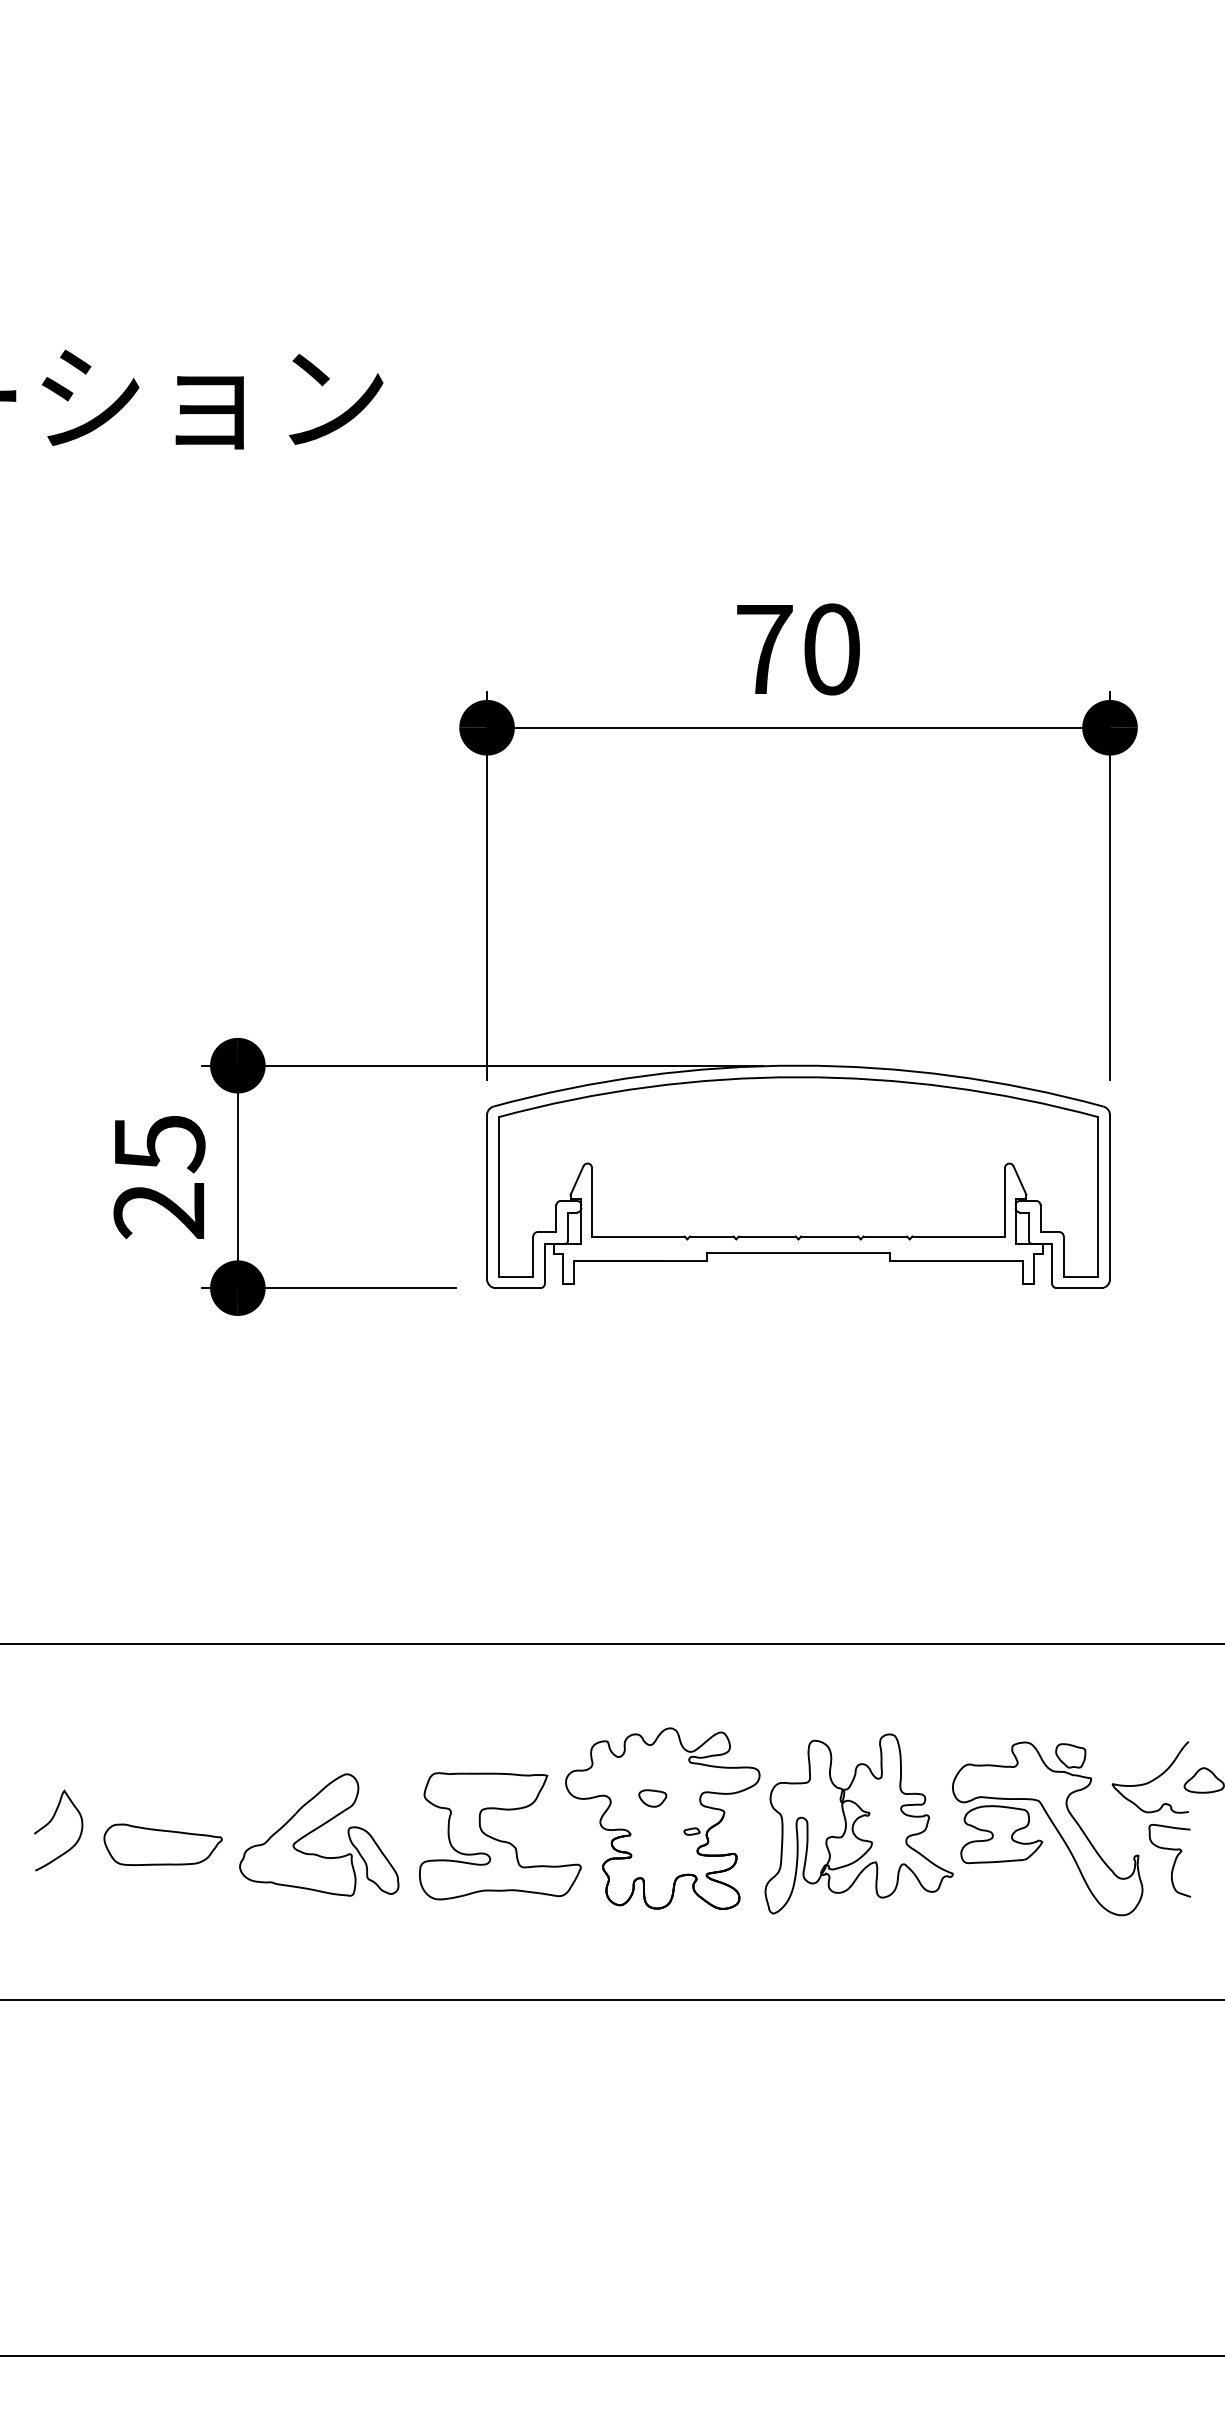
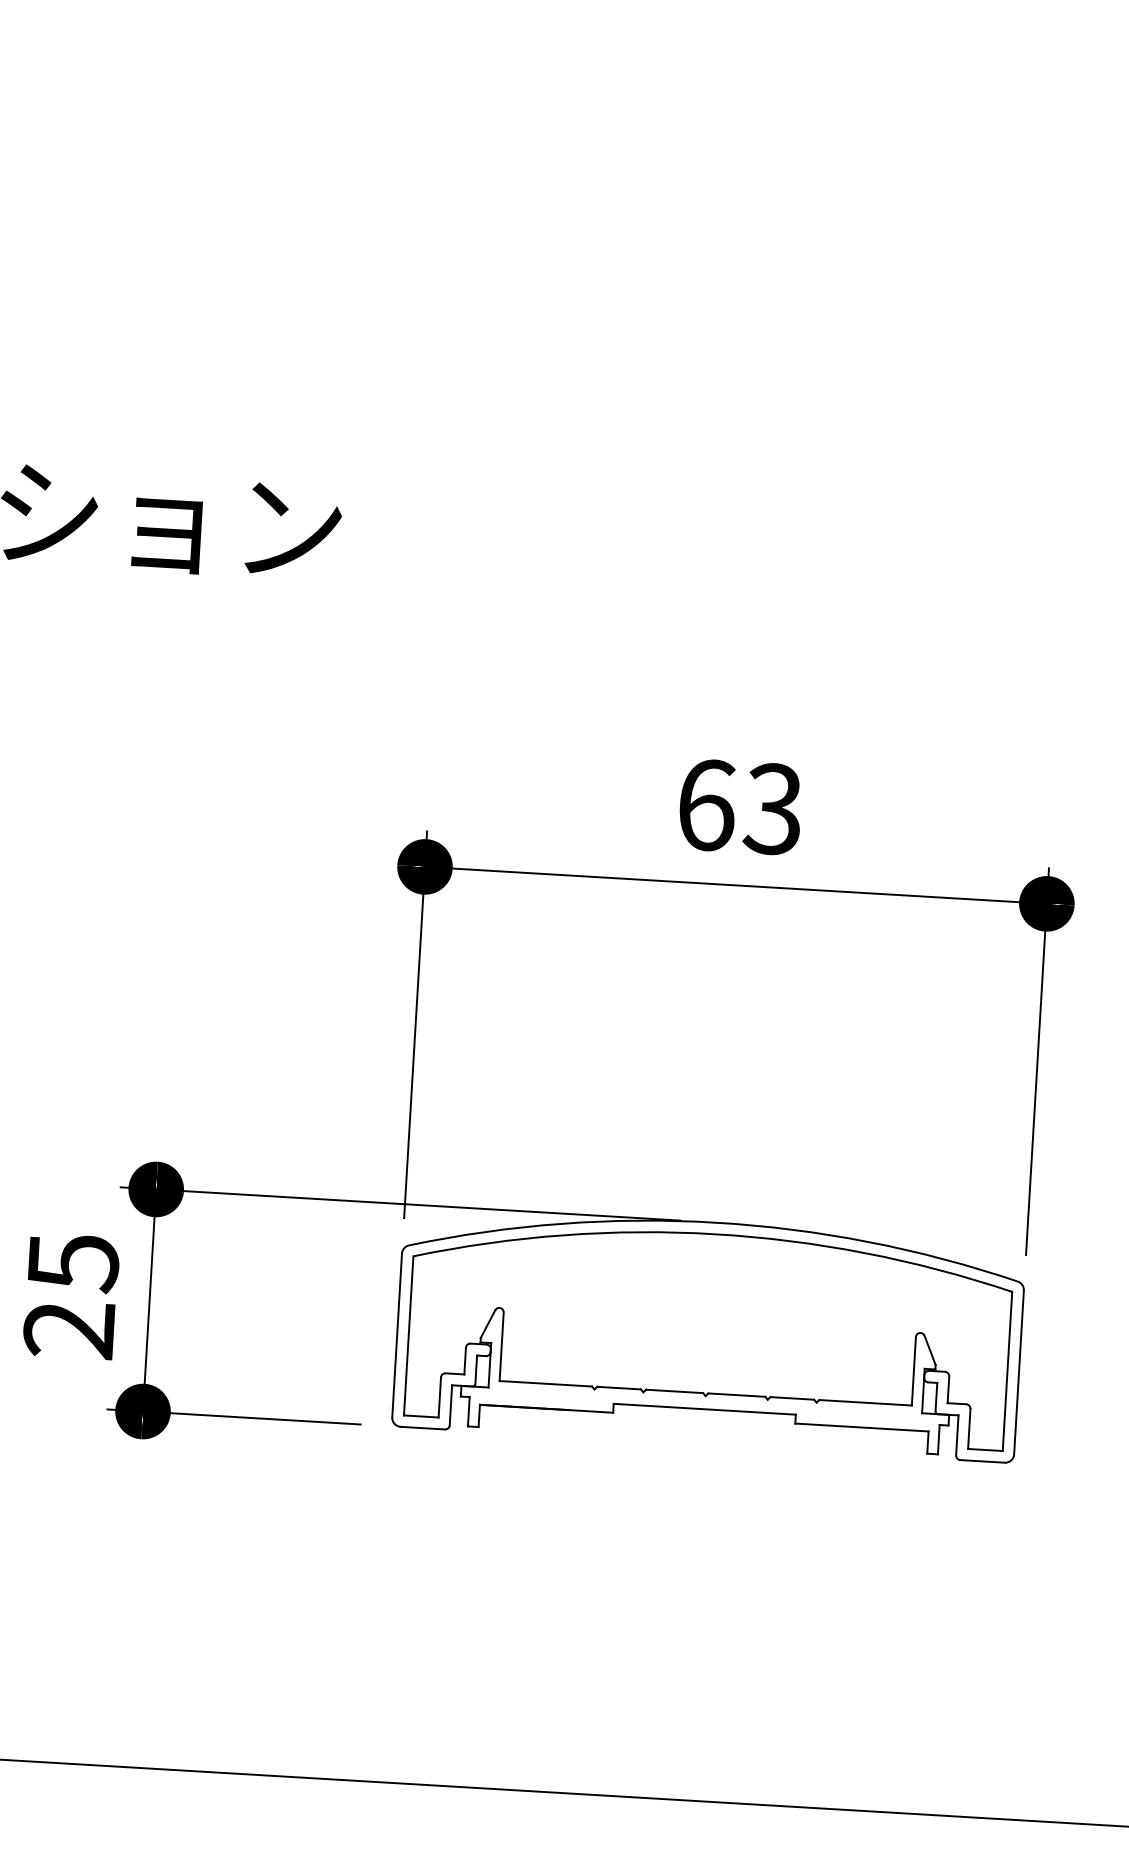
text: (798, 649) -> (740, 807), 70 -> 63

